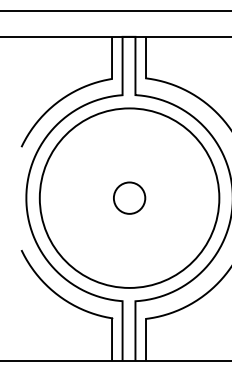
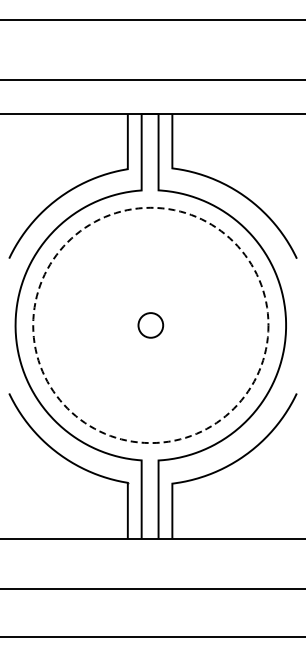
circle: (129, 198) -> (150, 325), size x0.6
circle: (129, 198) -> (150, 325), solid -> dashed

